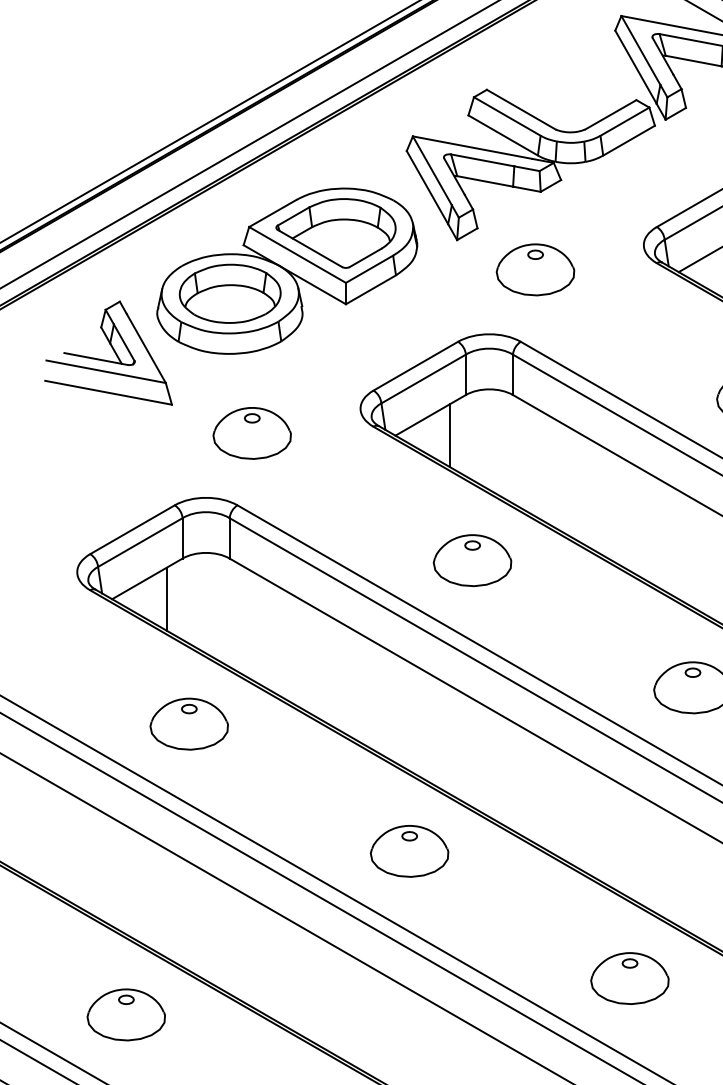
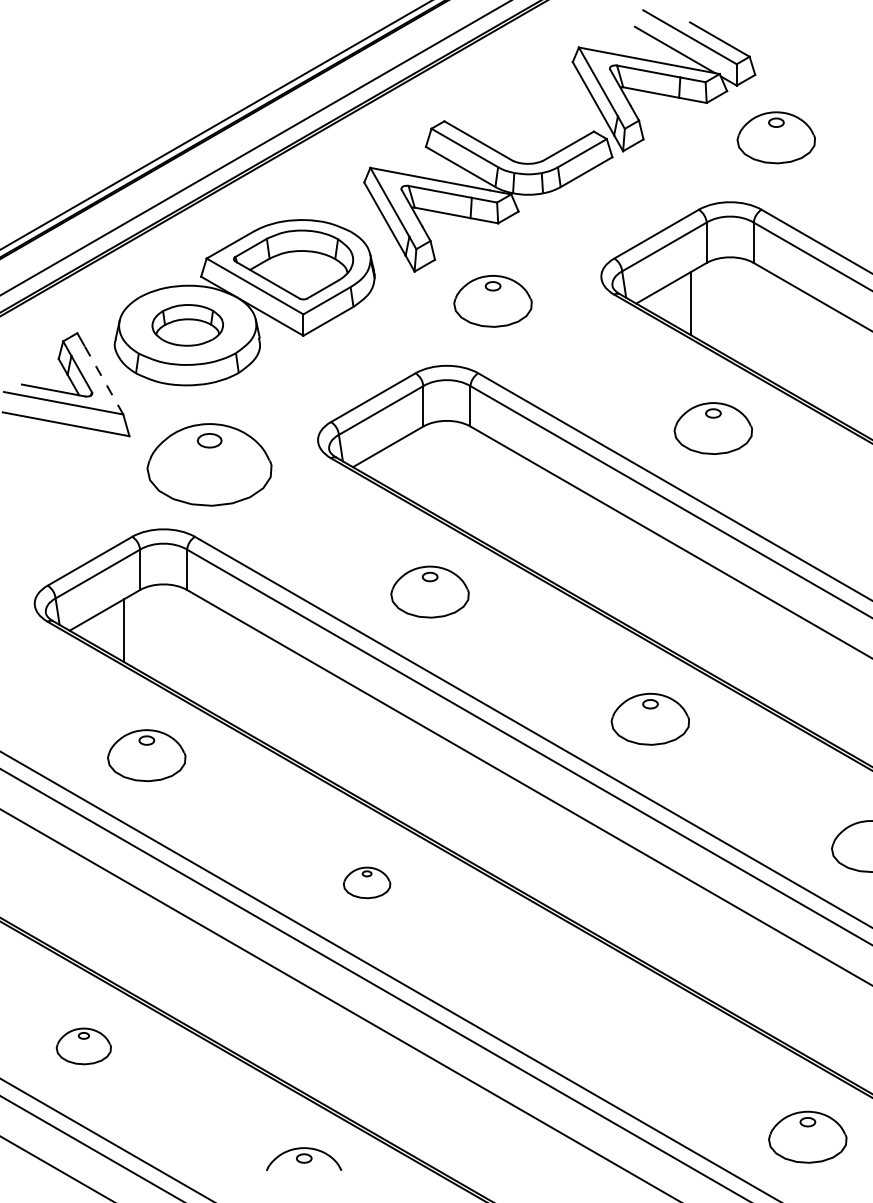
part: (230, 294) -> (187, 325), size x0.7
line: (146, 349) -> (103, 380), solid -> dashed
part: (252, 433) -> (209, 464), size x1.6
line: (450, 435) -> (407, 466), removed
part: (409, 851) -> (366, 882), size x0.6
part: (630, 978) -> (587, 1009), removed
part: (126, 1015) -> (83, 1046), size x0.7

